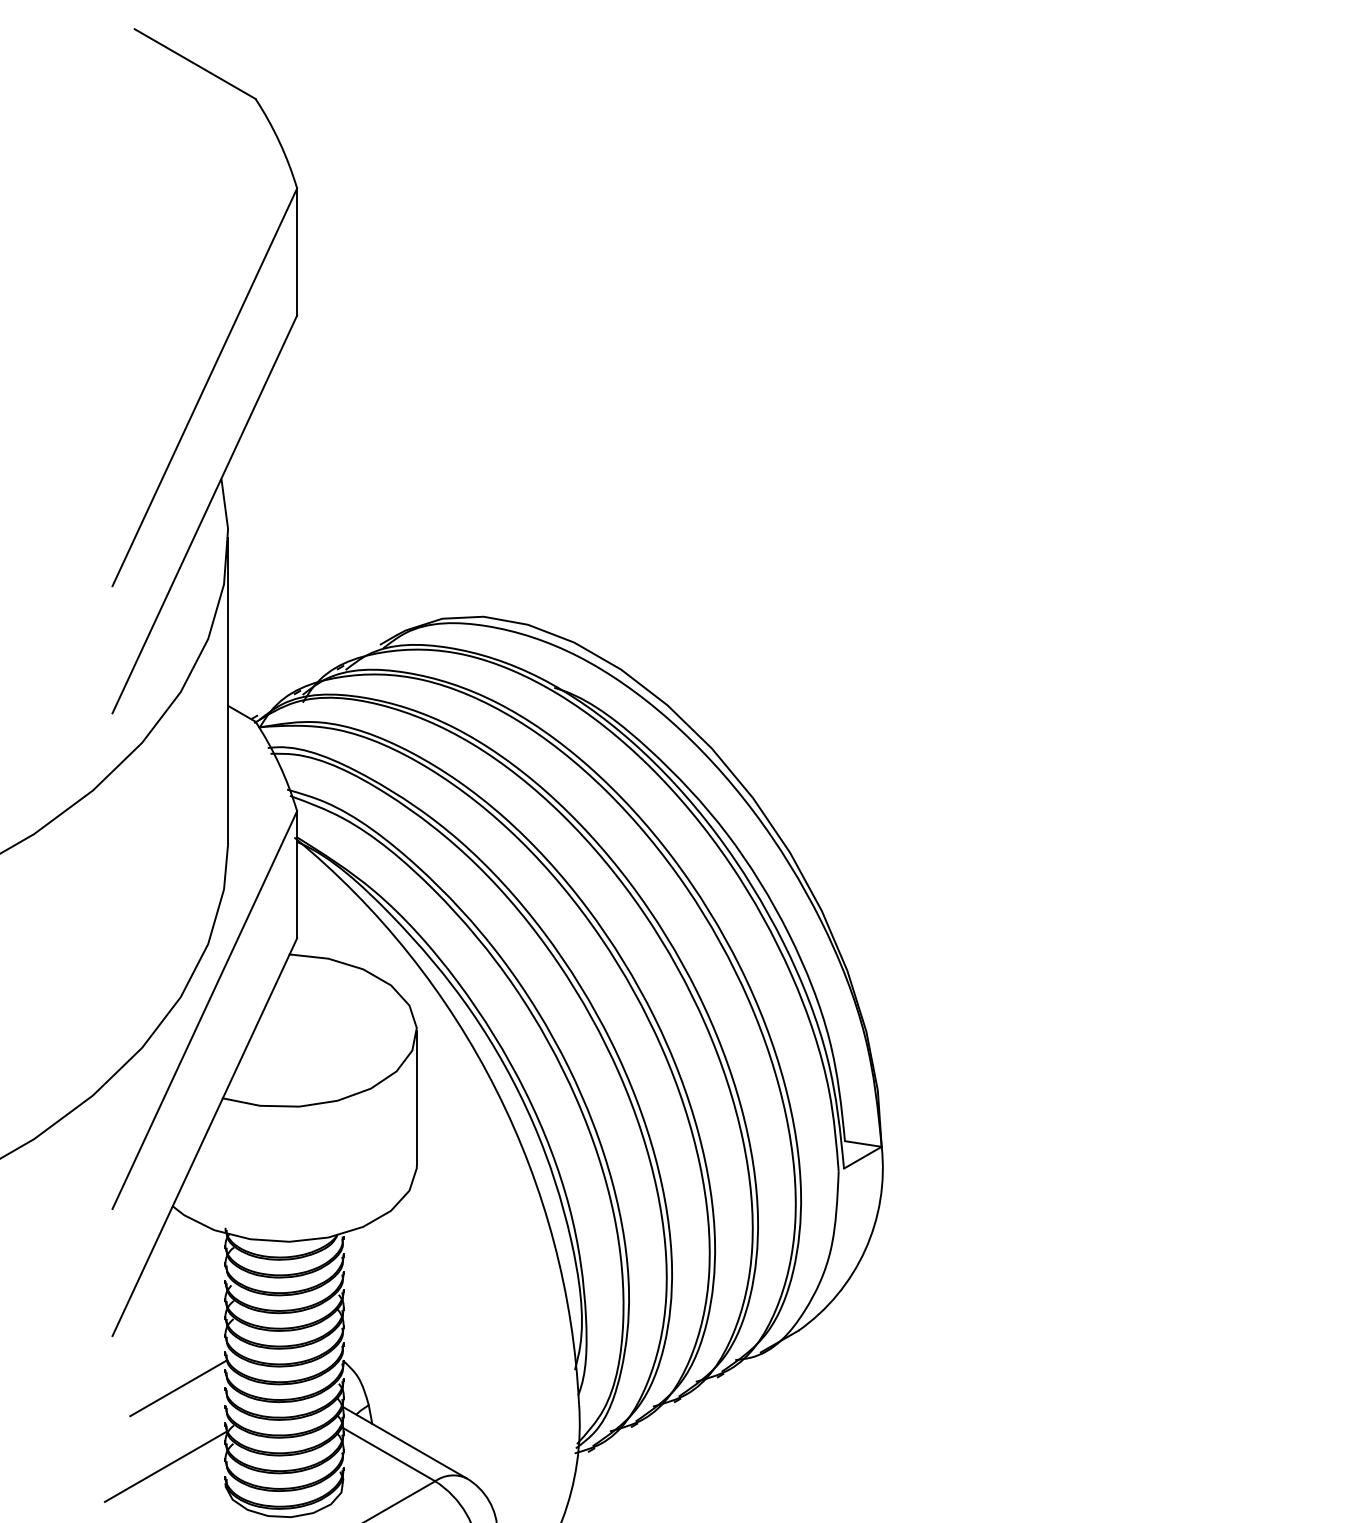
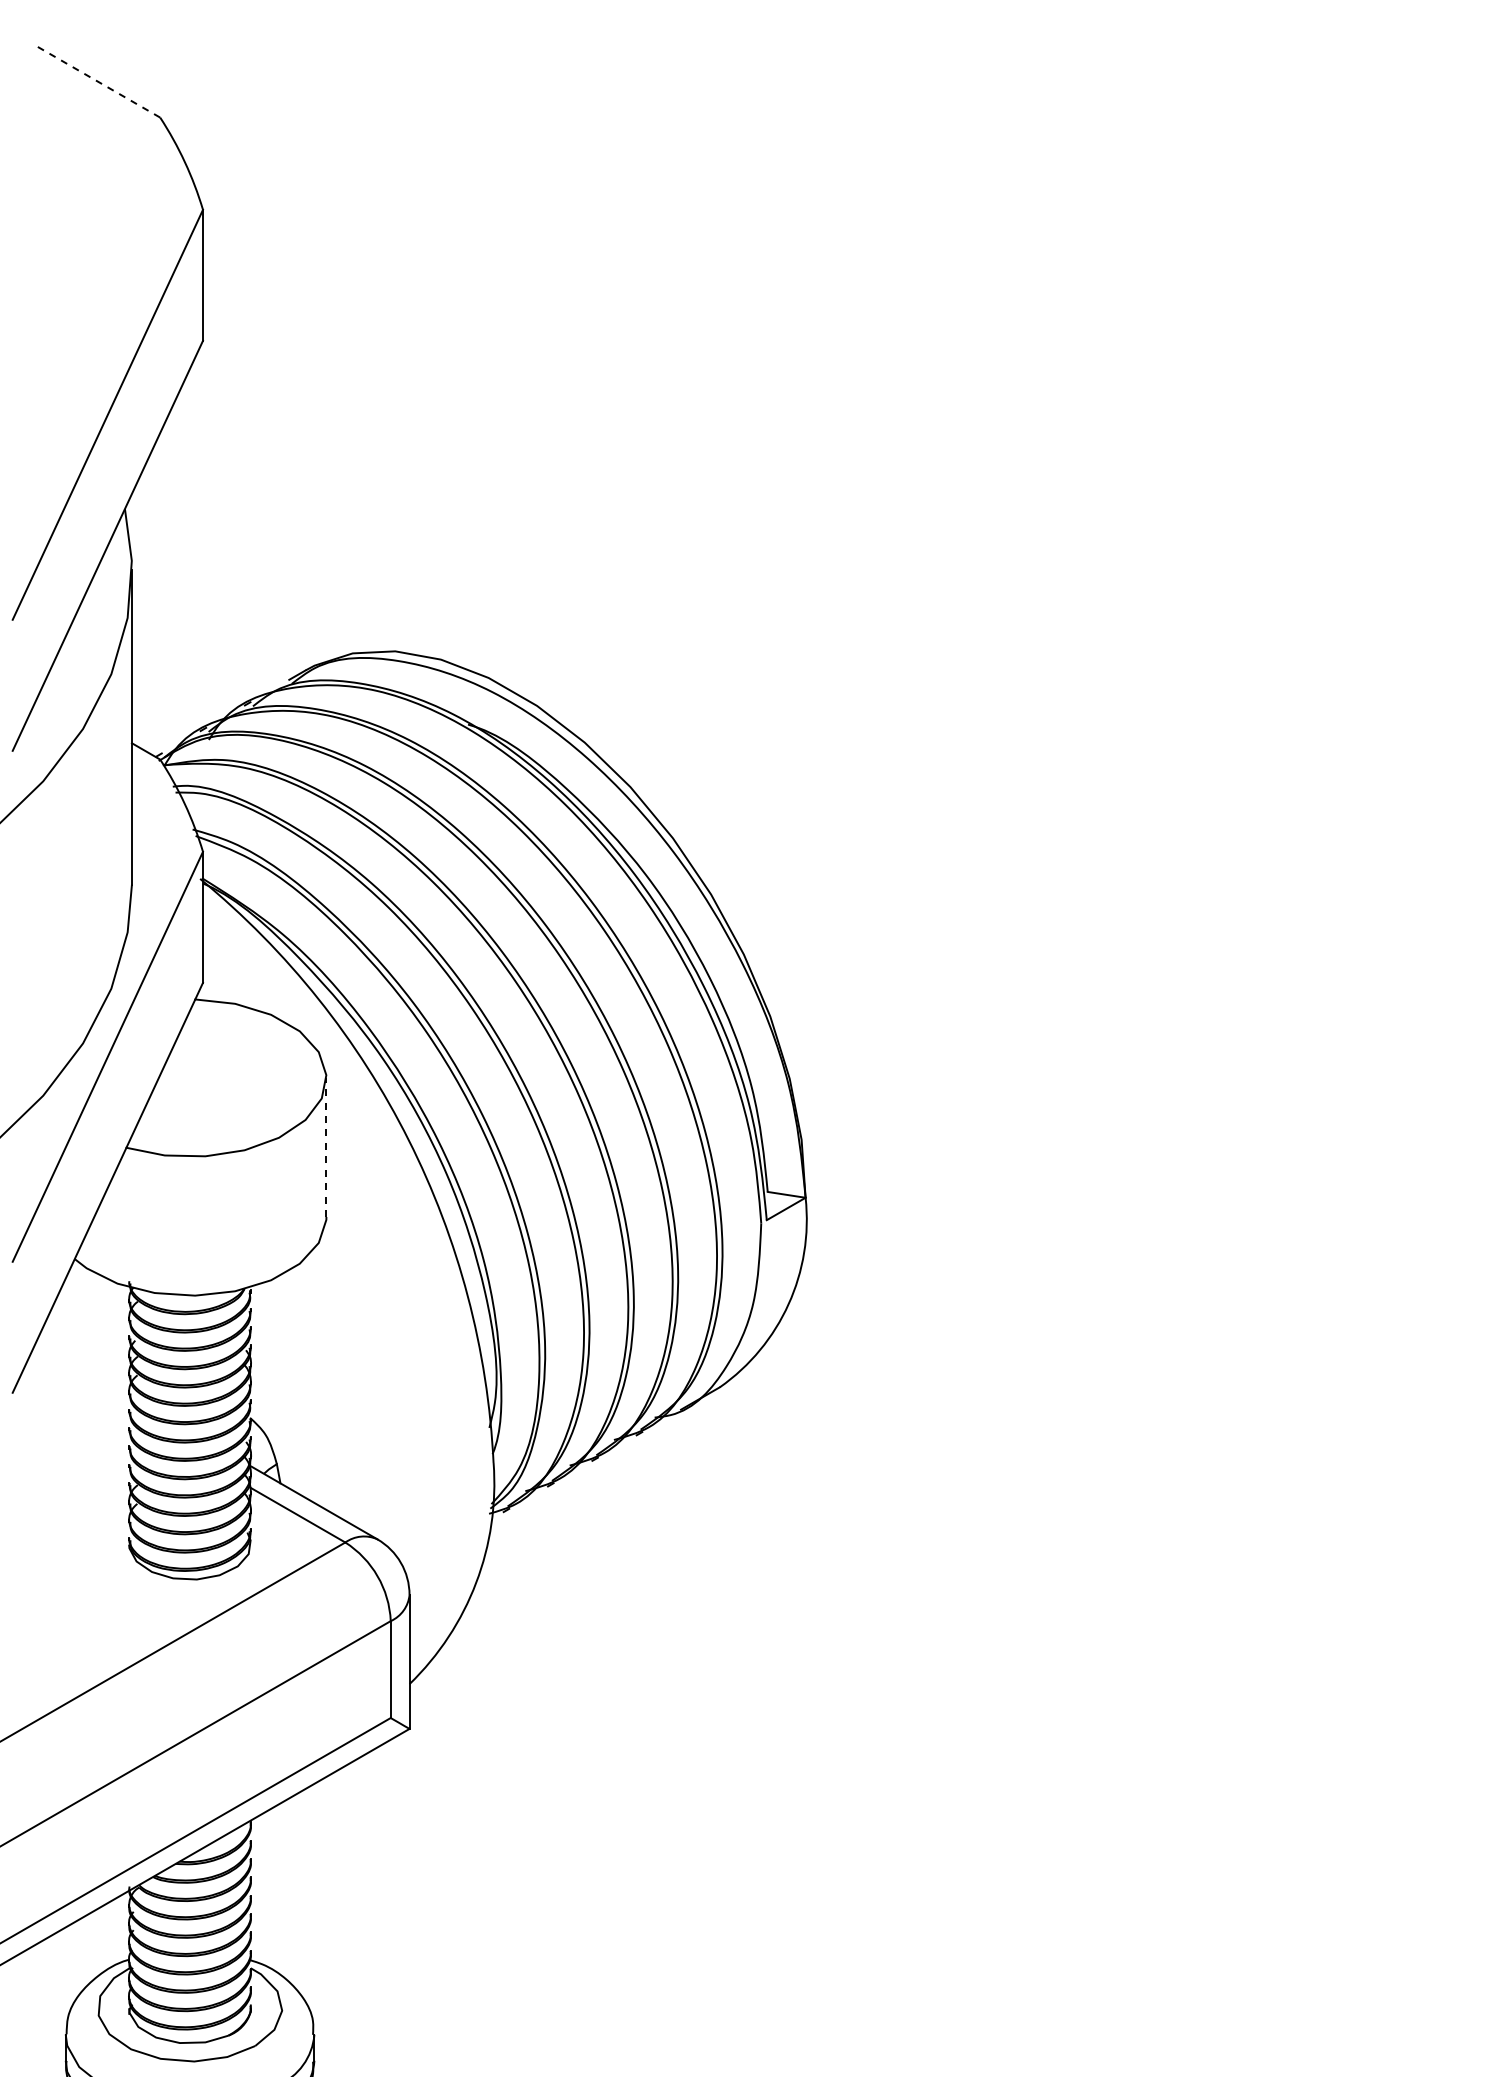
line: (194, 63) -> (97, 81), solid -> dashed
line: (416, 1098) -> (326, 1147), solid -> dashed
line: (179, 1388) -> (81, 1446), removed
line: (165, 1465) -> (67, 1526), removed

